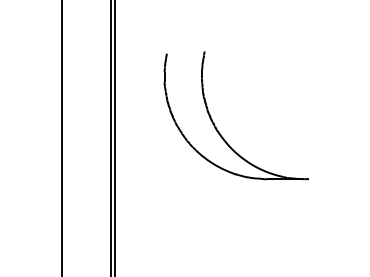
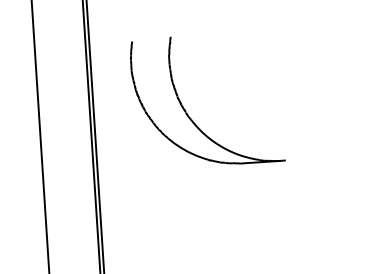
part: (215, 124) -> (186, 110), moved

